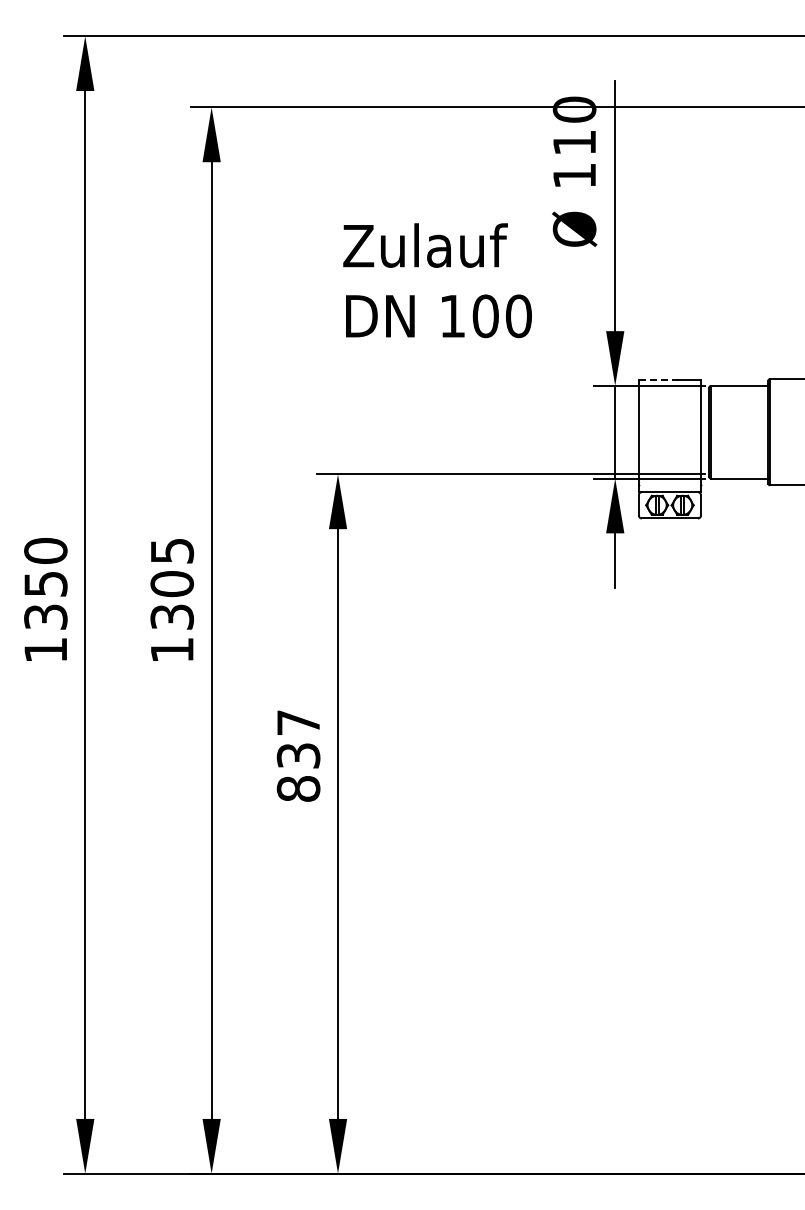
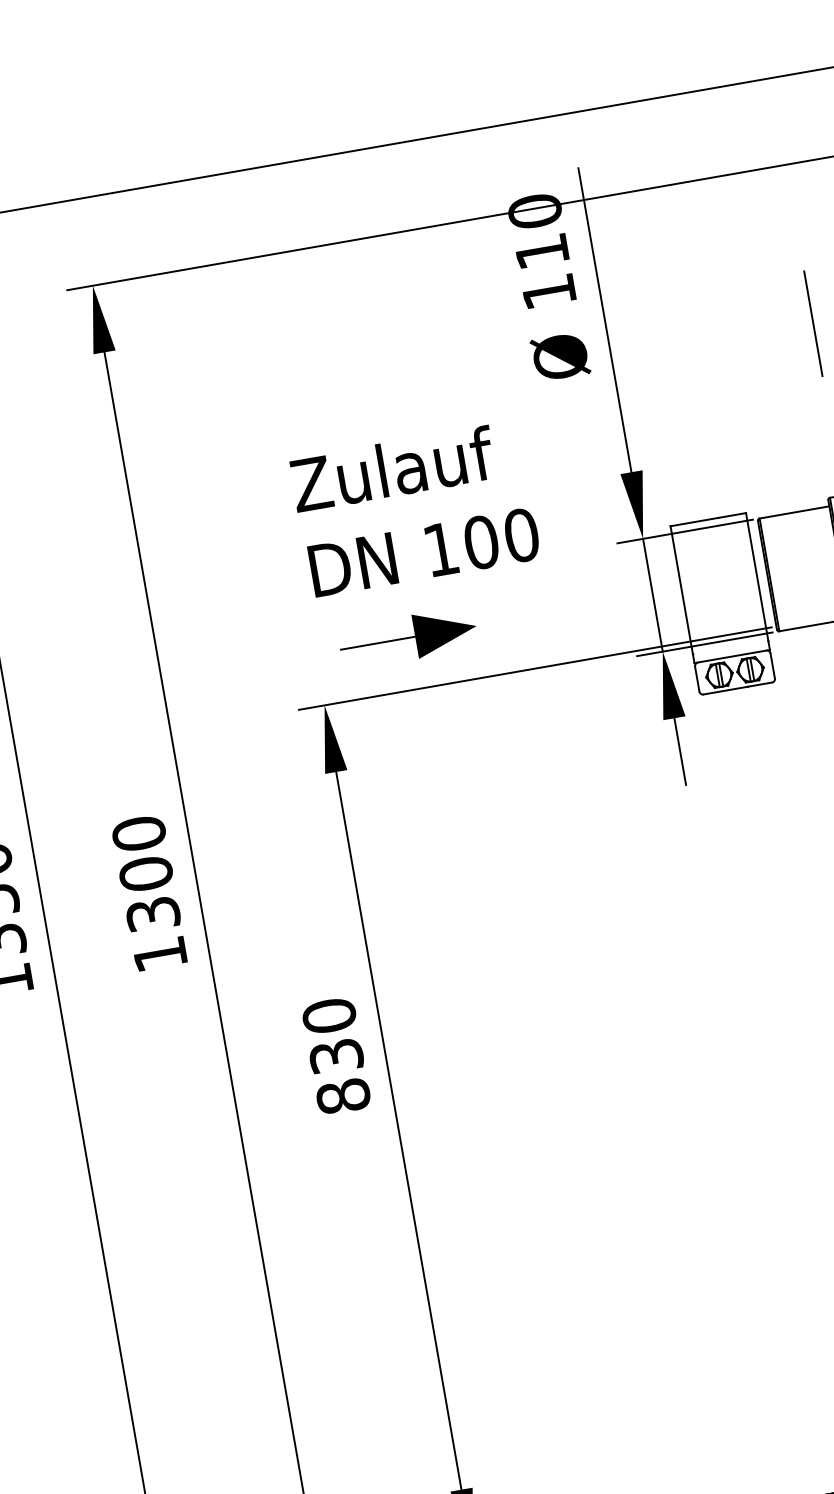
line: (780, 238) -> (812, 324), added
text: (437, 280) -> (415, 509), moved
line: (658, 379) -> (694, 521), dashed -> solid
part: (413, 432) -> (407, 638), added
text: (172, 550) -> (139, 833), 1305 -> 1300
text: (298, 722) -> (329, 1015), 837 -> 830

